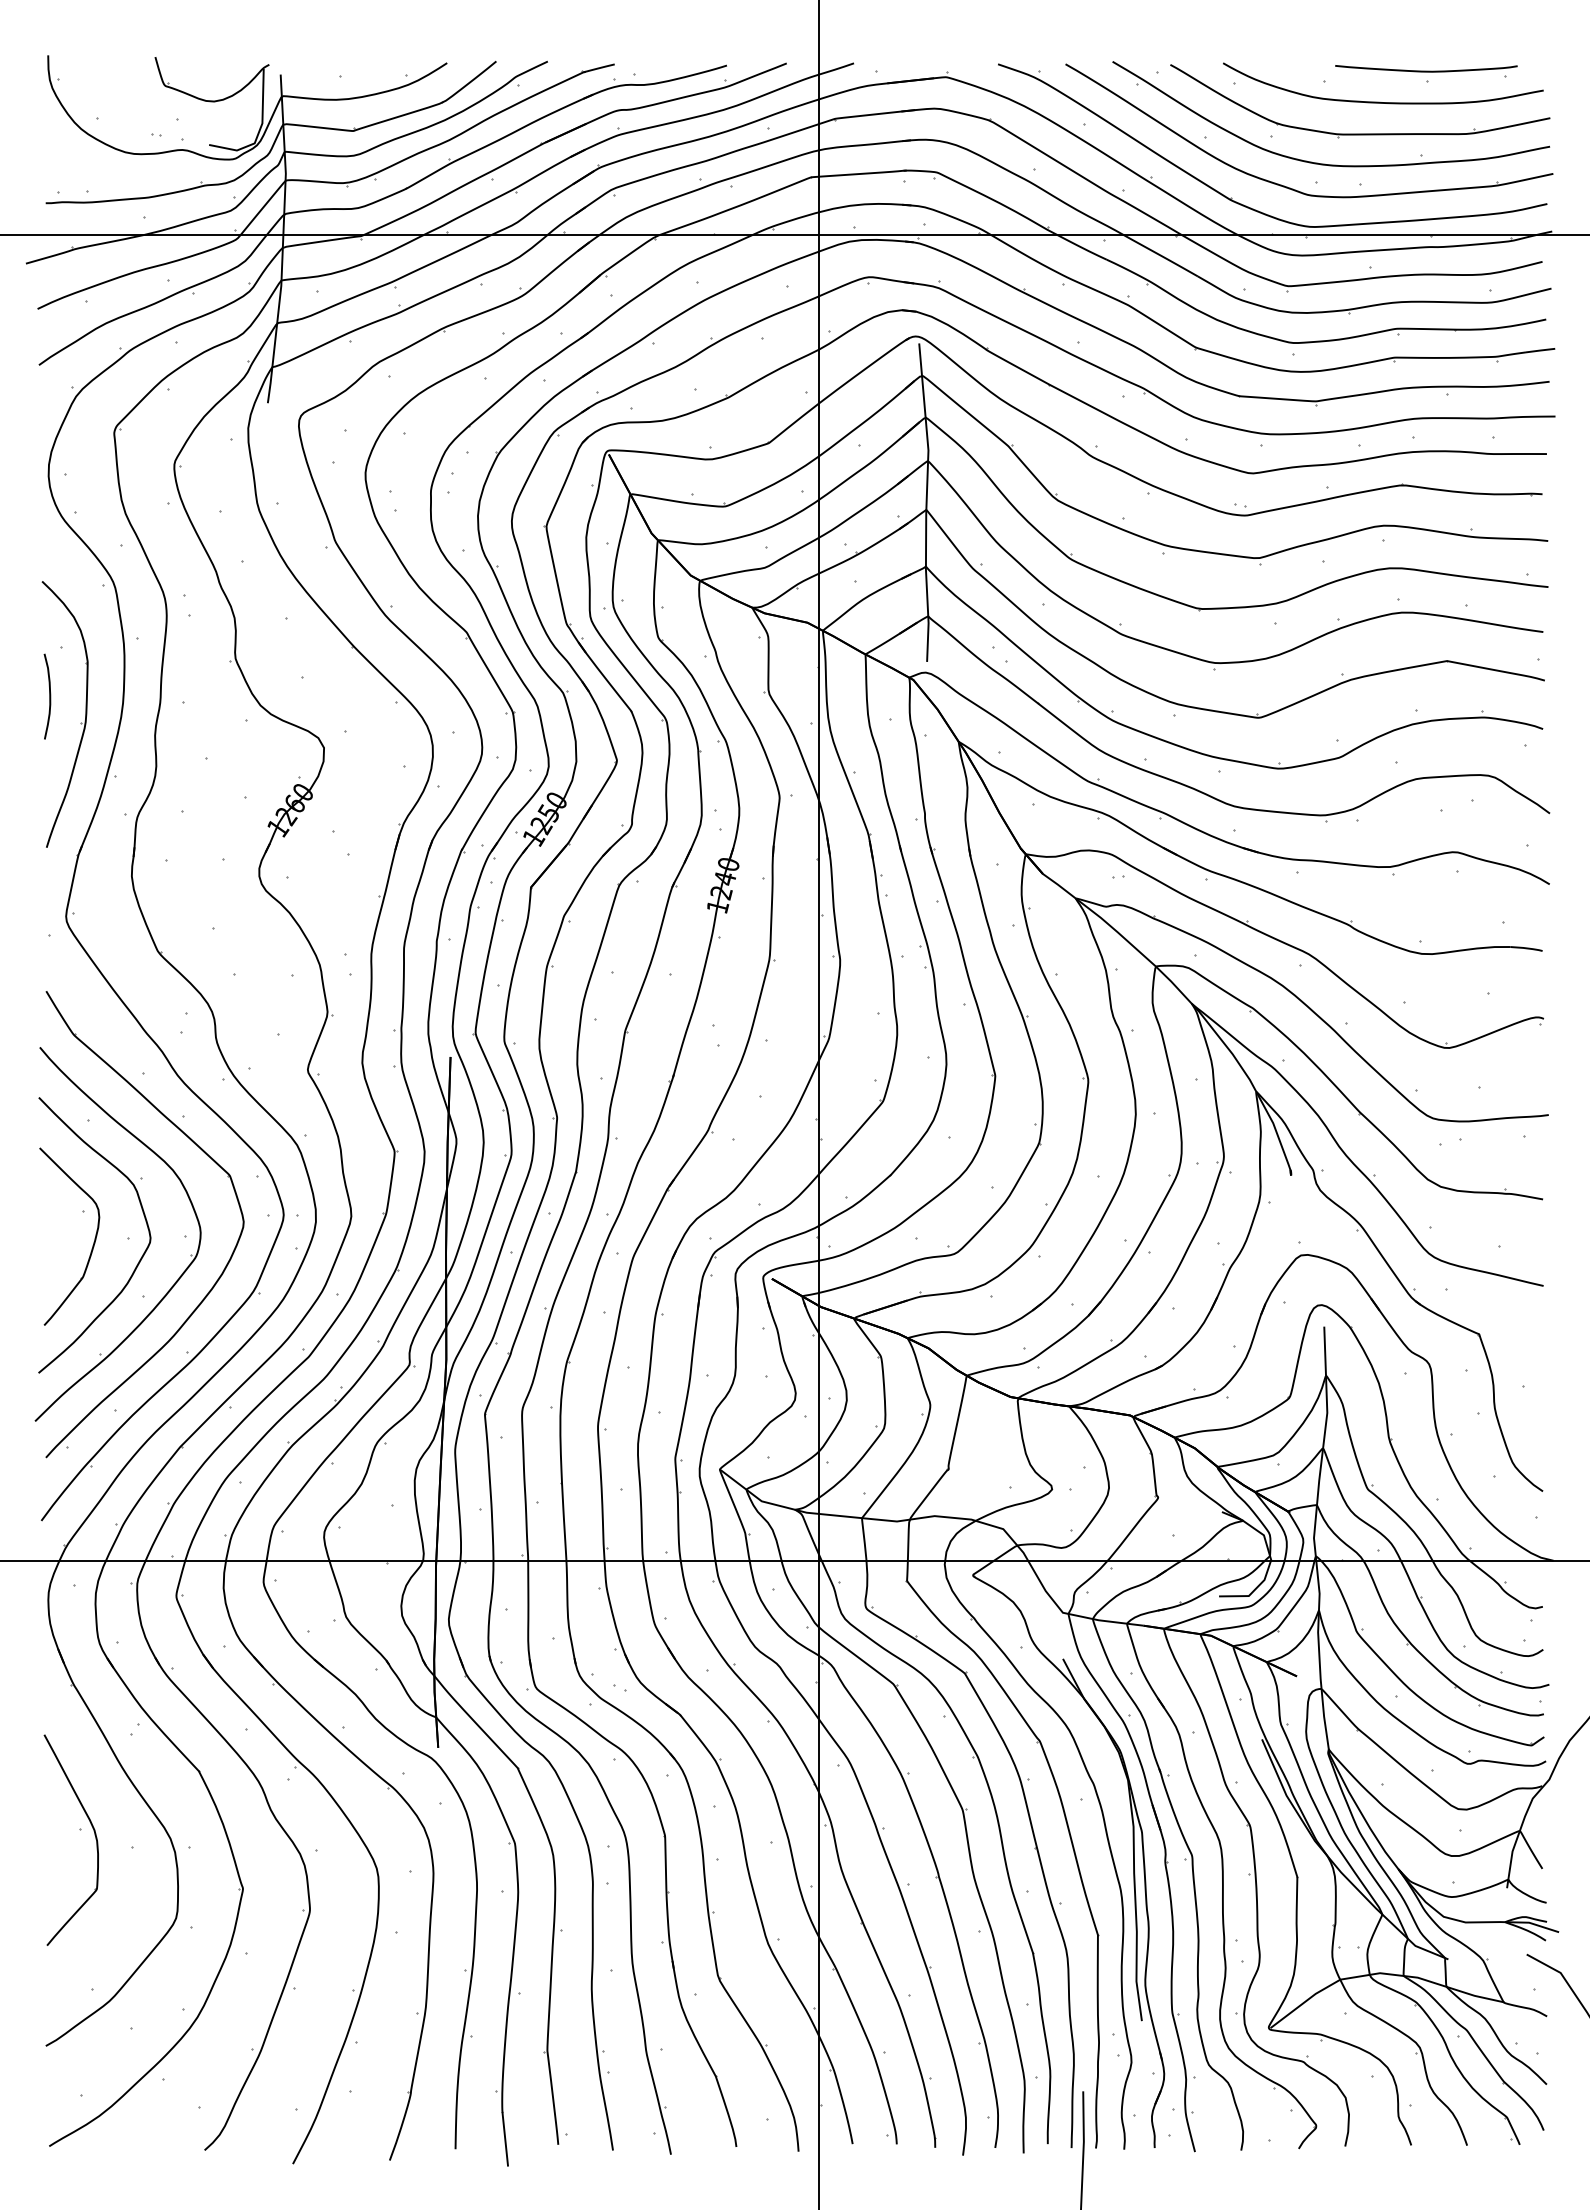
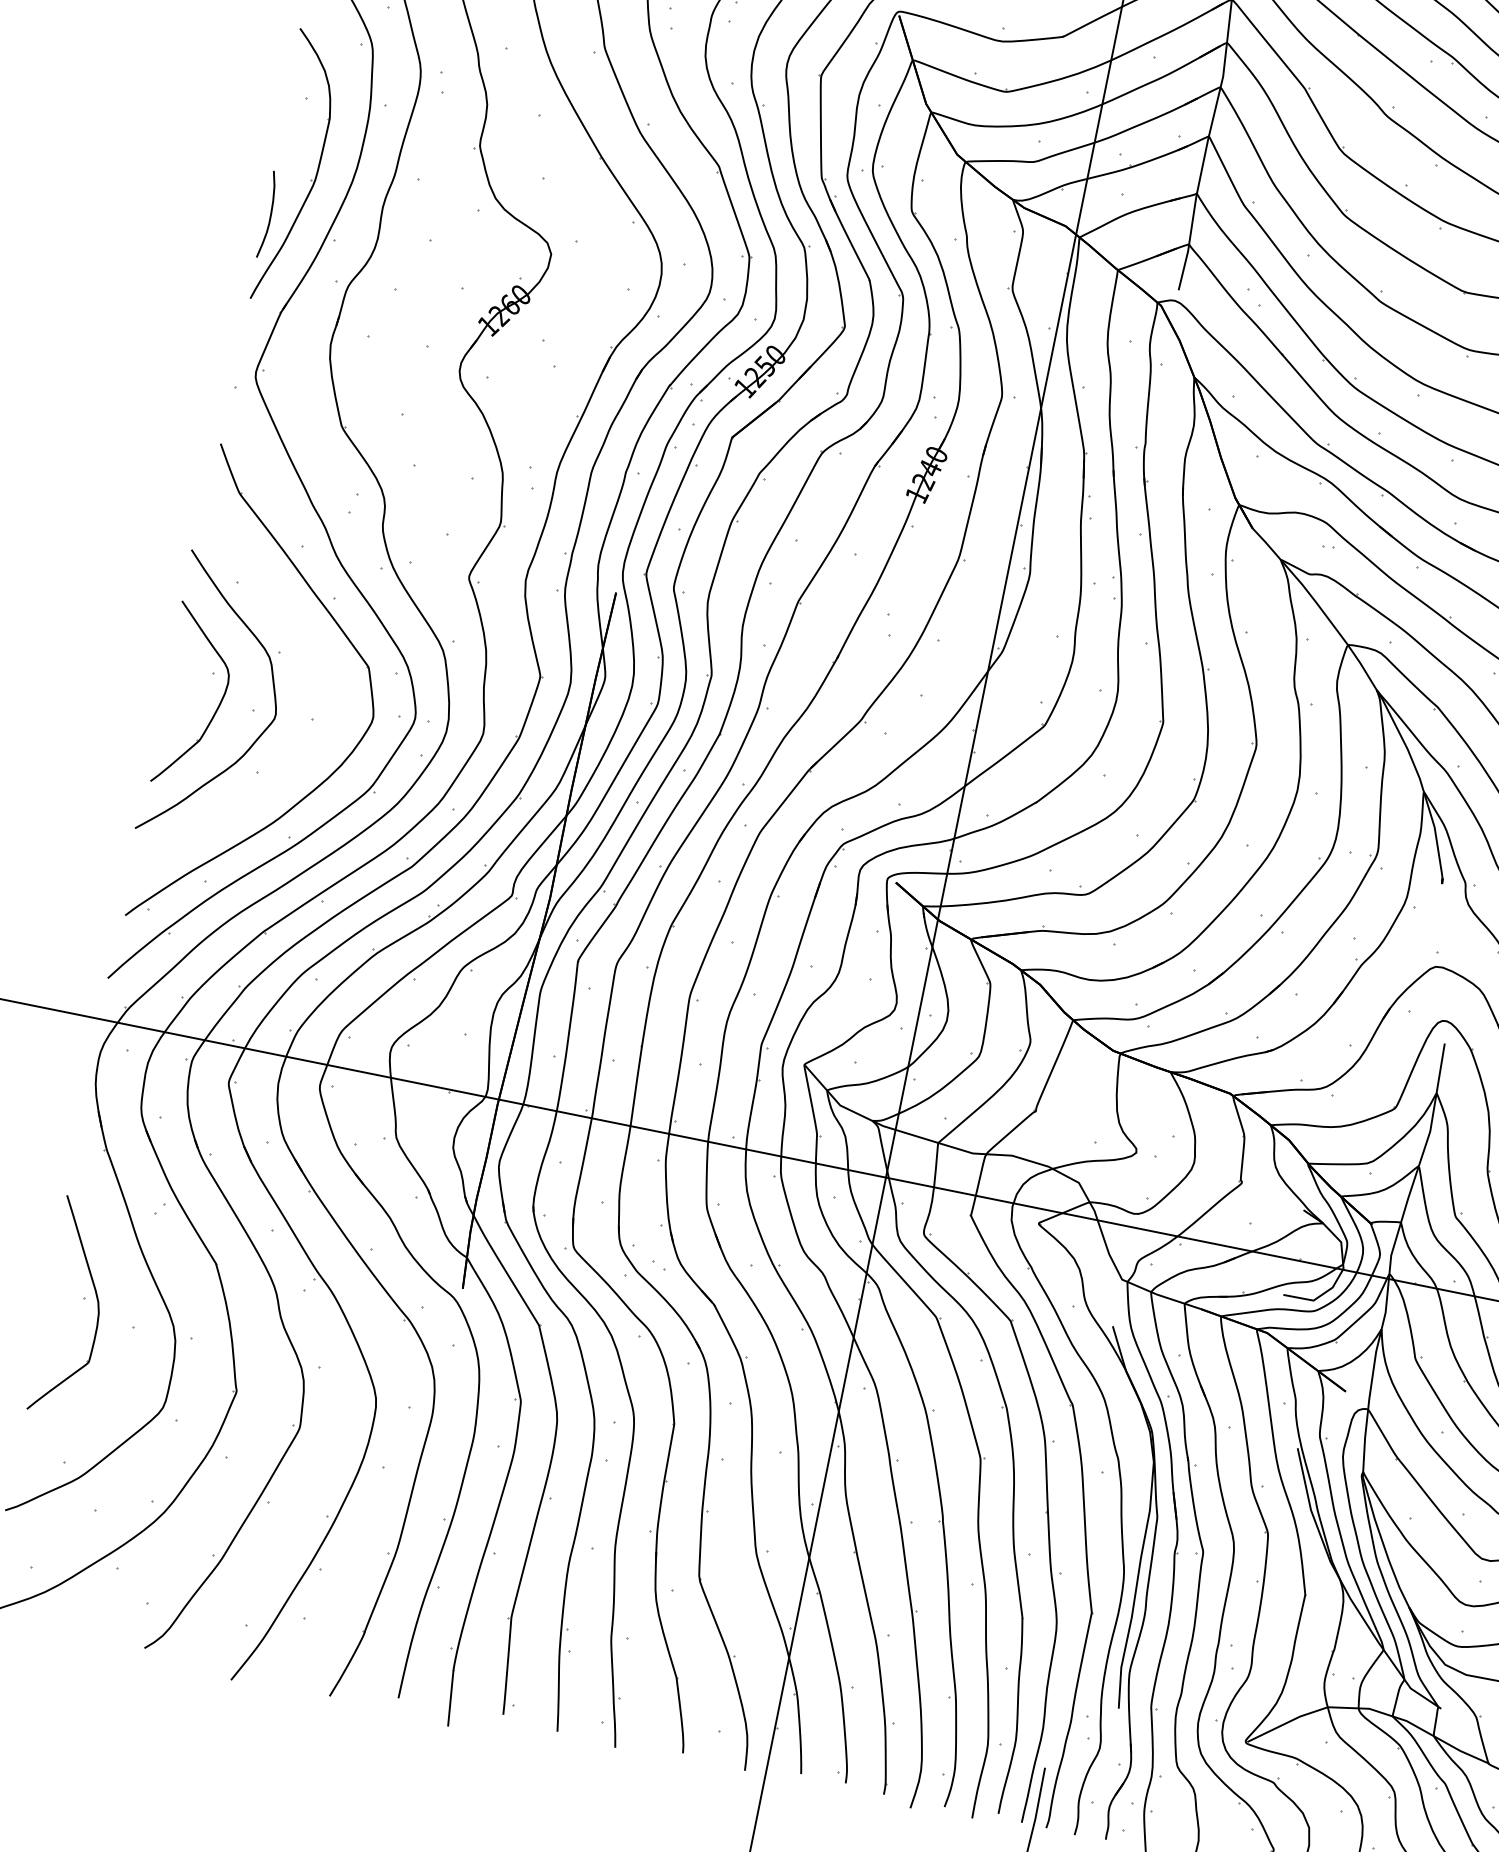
curve: (49, 696) -> (270, 215), moved
part: (175, 1281) -> (292, 763), removed

